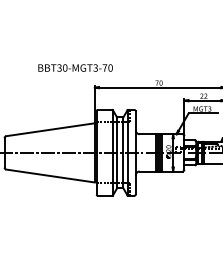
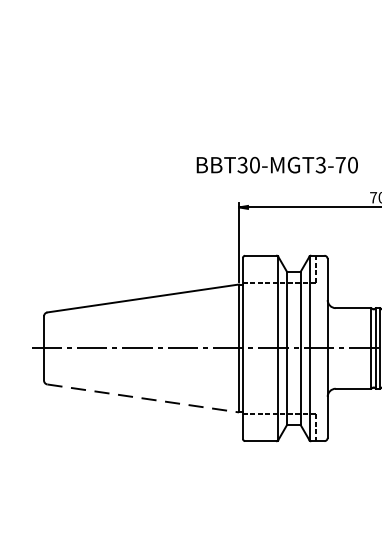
text: (75, 67) -> (277, 163), moved
line: (50, 176) -> (143, 399), solid -> dashed

